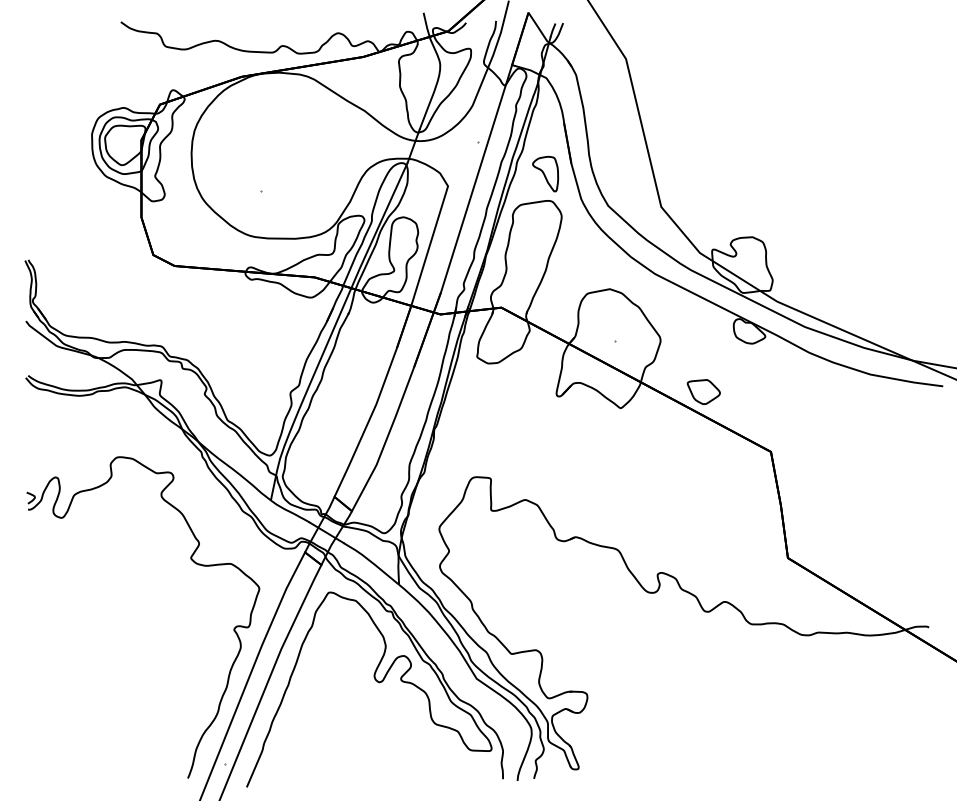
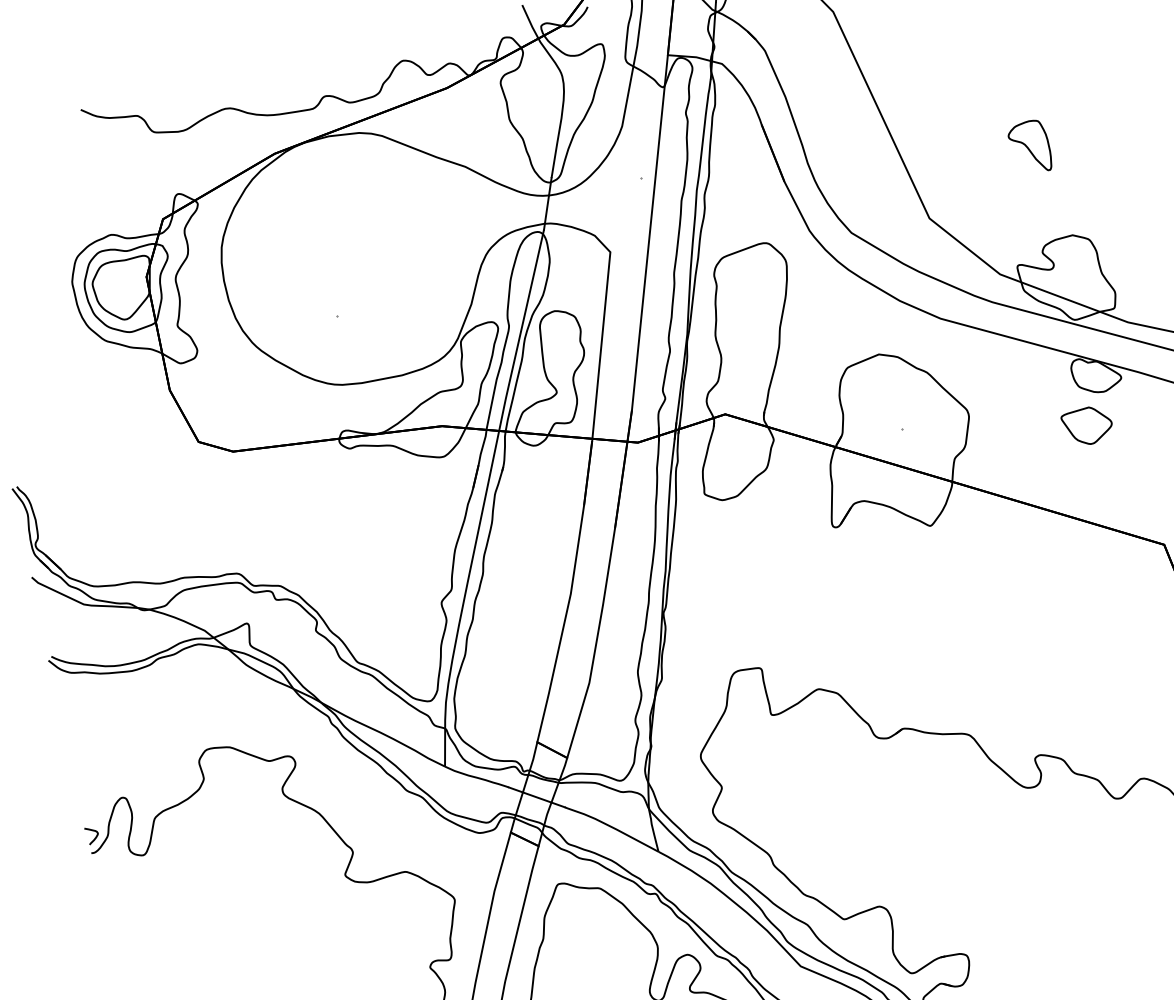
part: (545, 173) -> (1029, 146), moved
part: (703, 392) -> (1087, 426), moved

